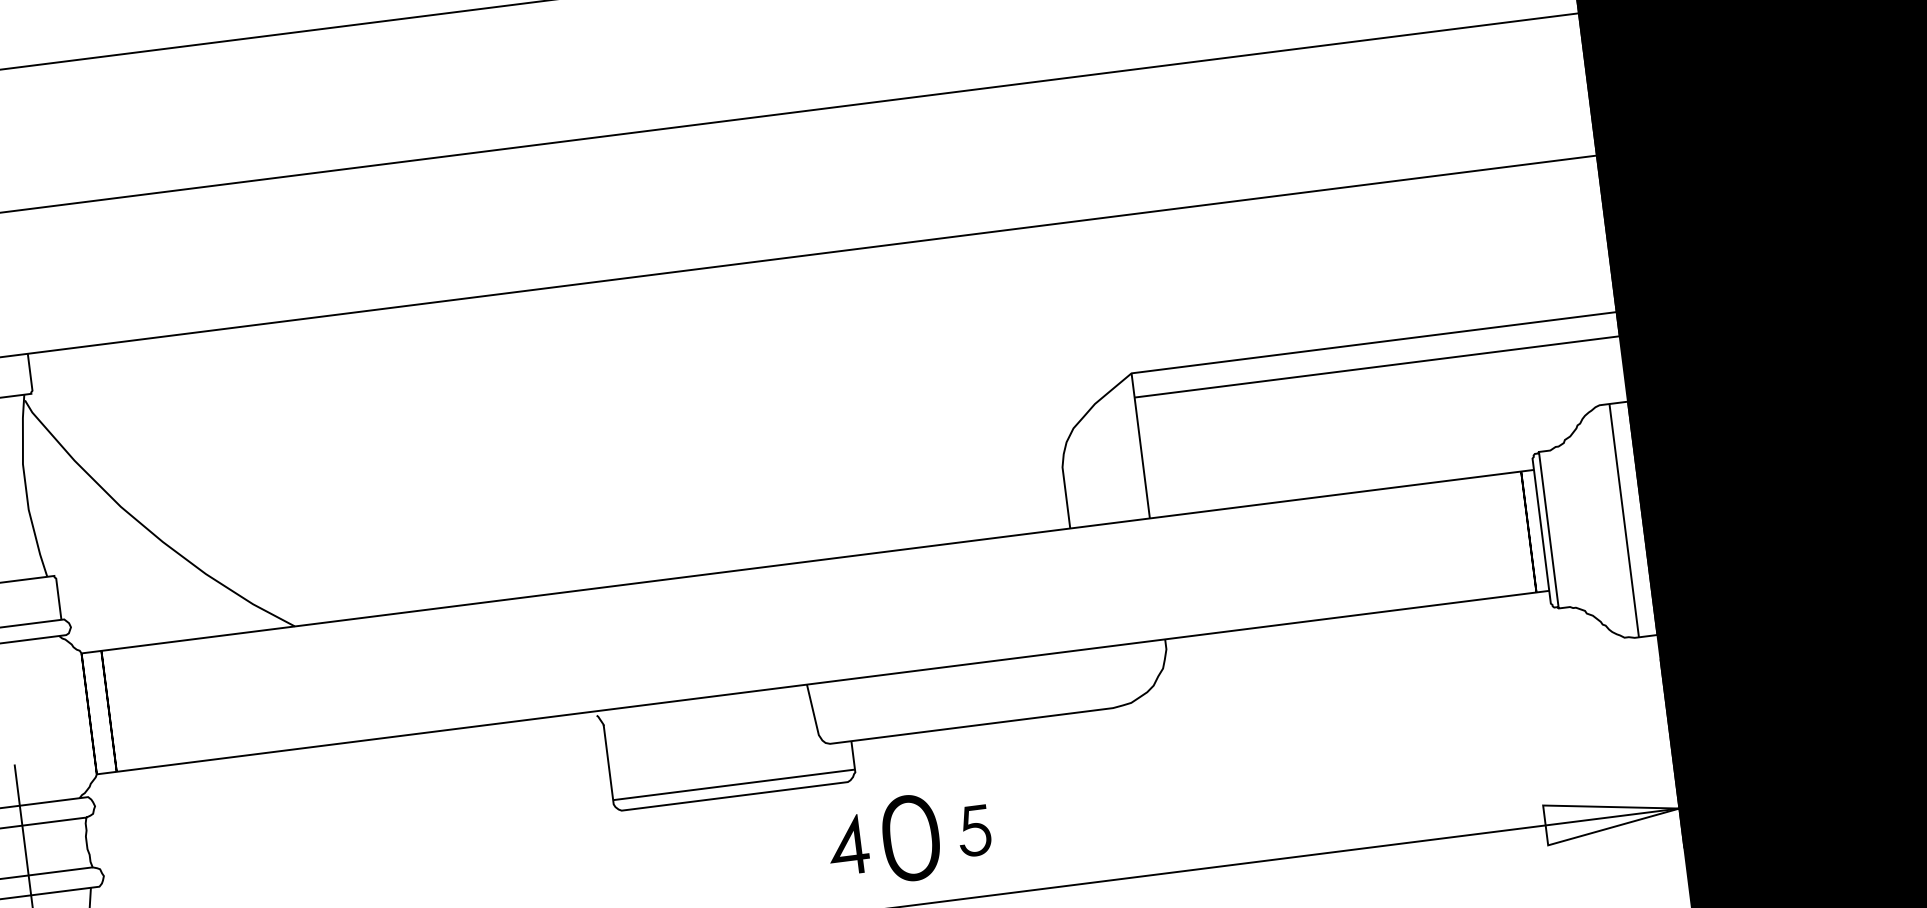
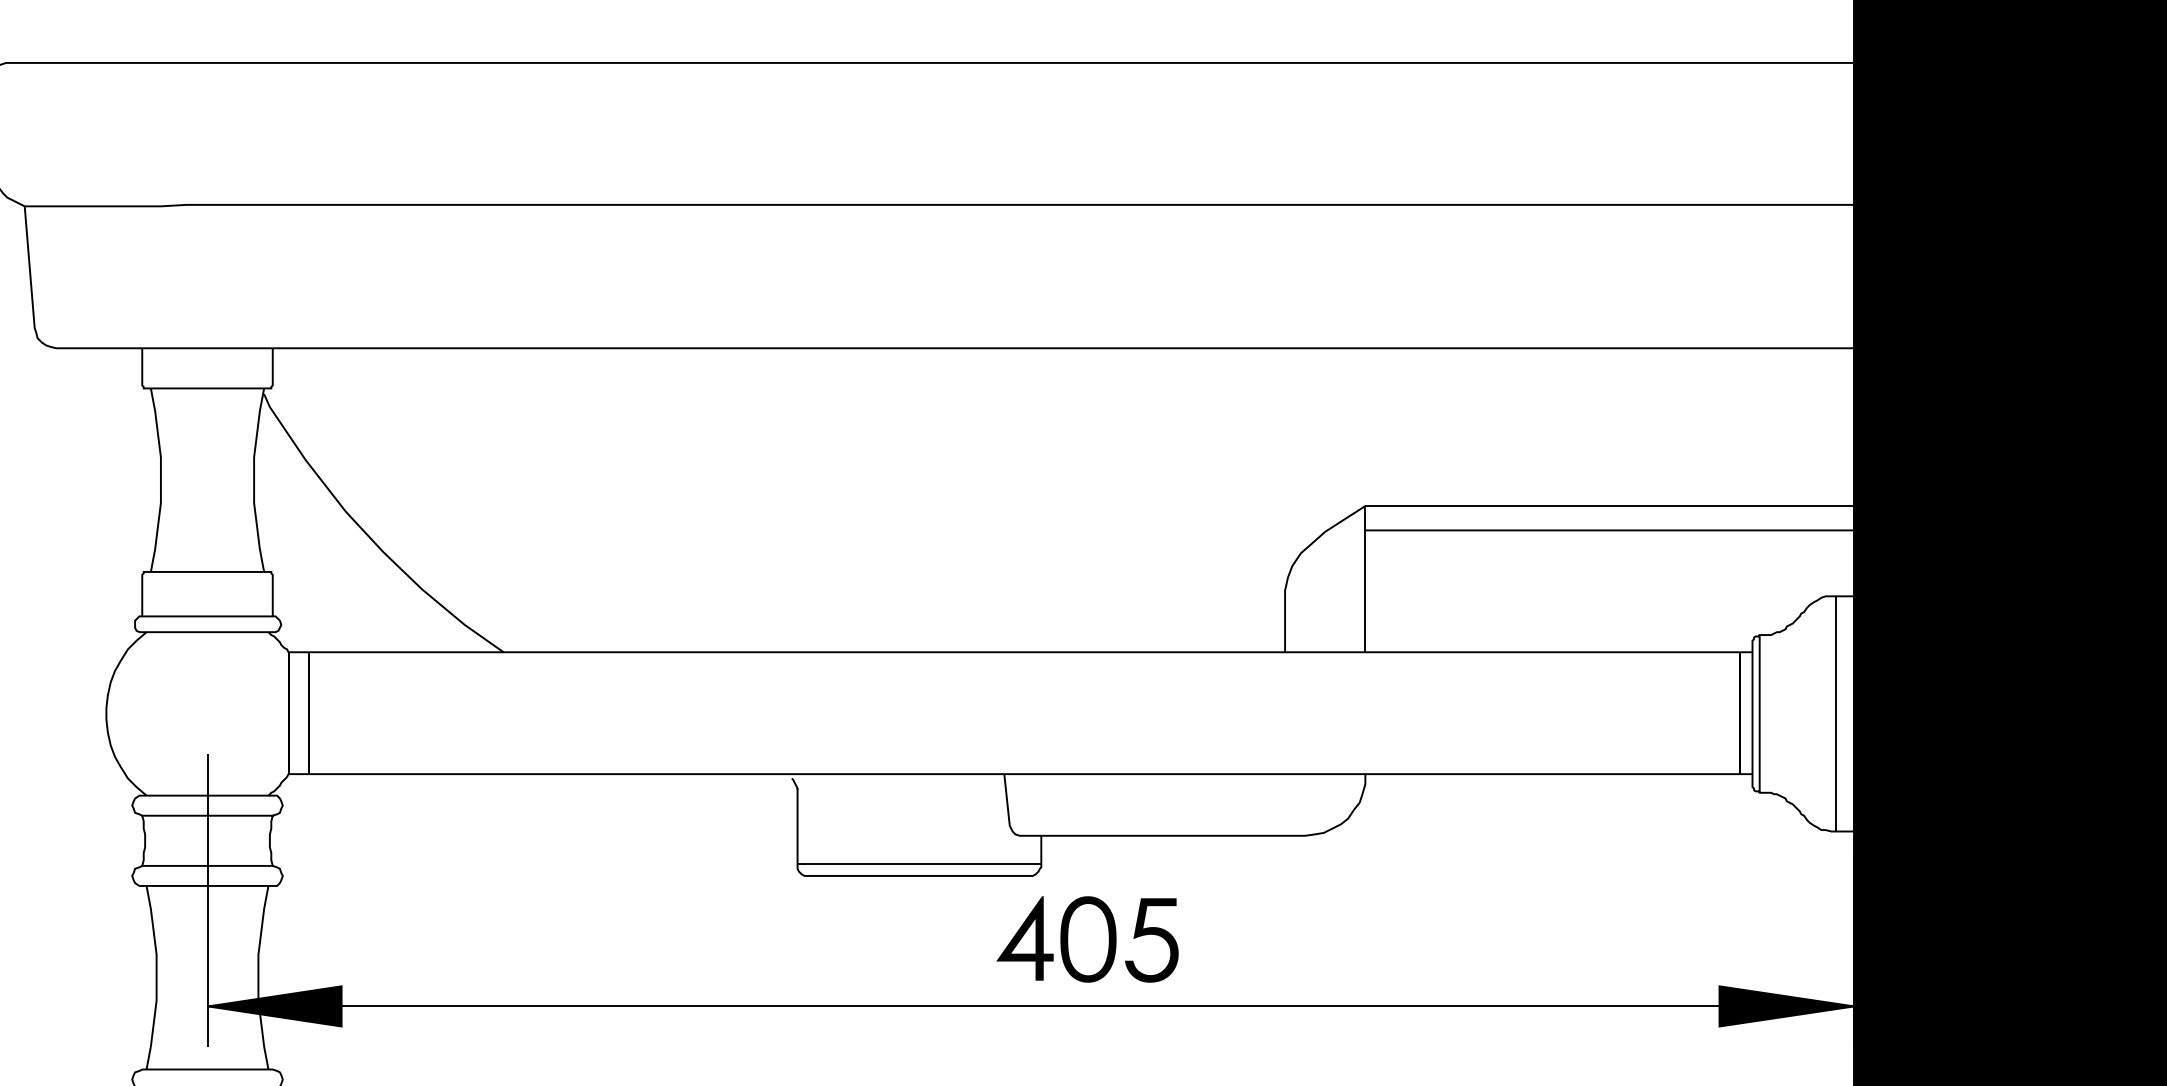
fill: (1612, 817) -> (1786, 1006), added
part: (973, 831) -> (1151, 940), size x1.67
part: (847, 845) -> (1024, 938), size x1.43

